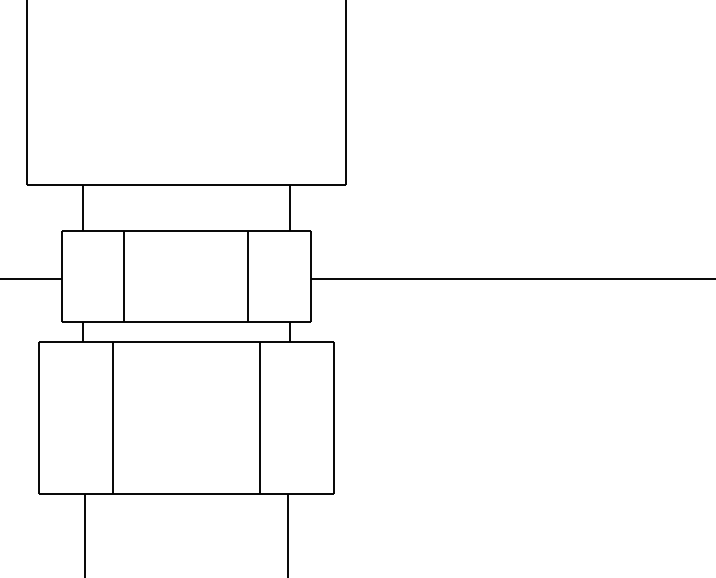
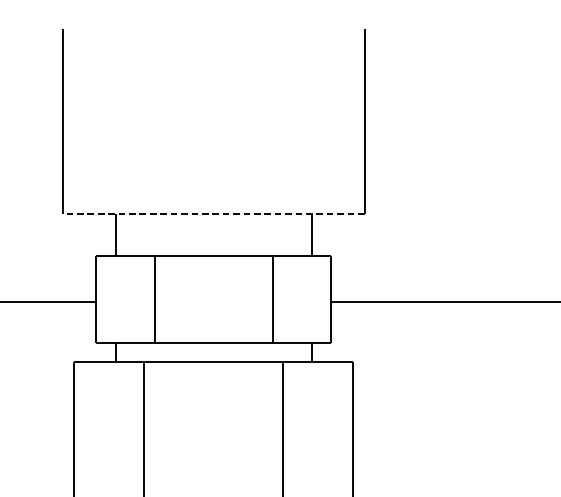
line: (186, 185) -> (213, 213), solid -> dashed

